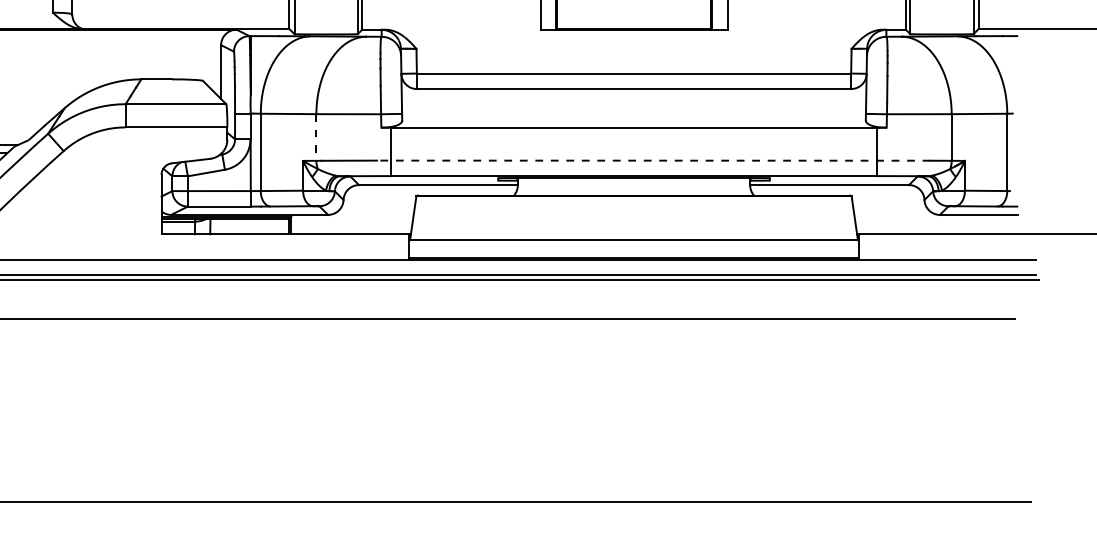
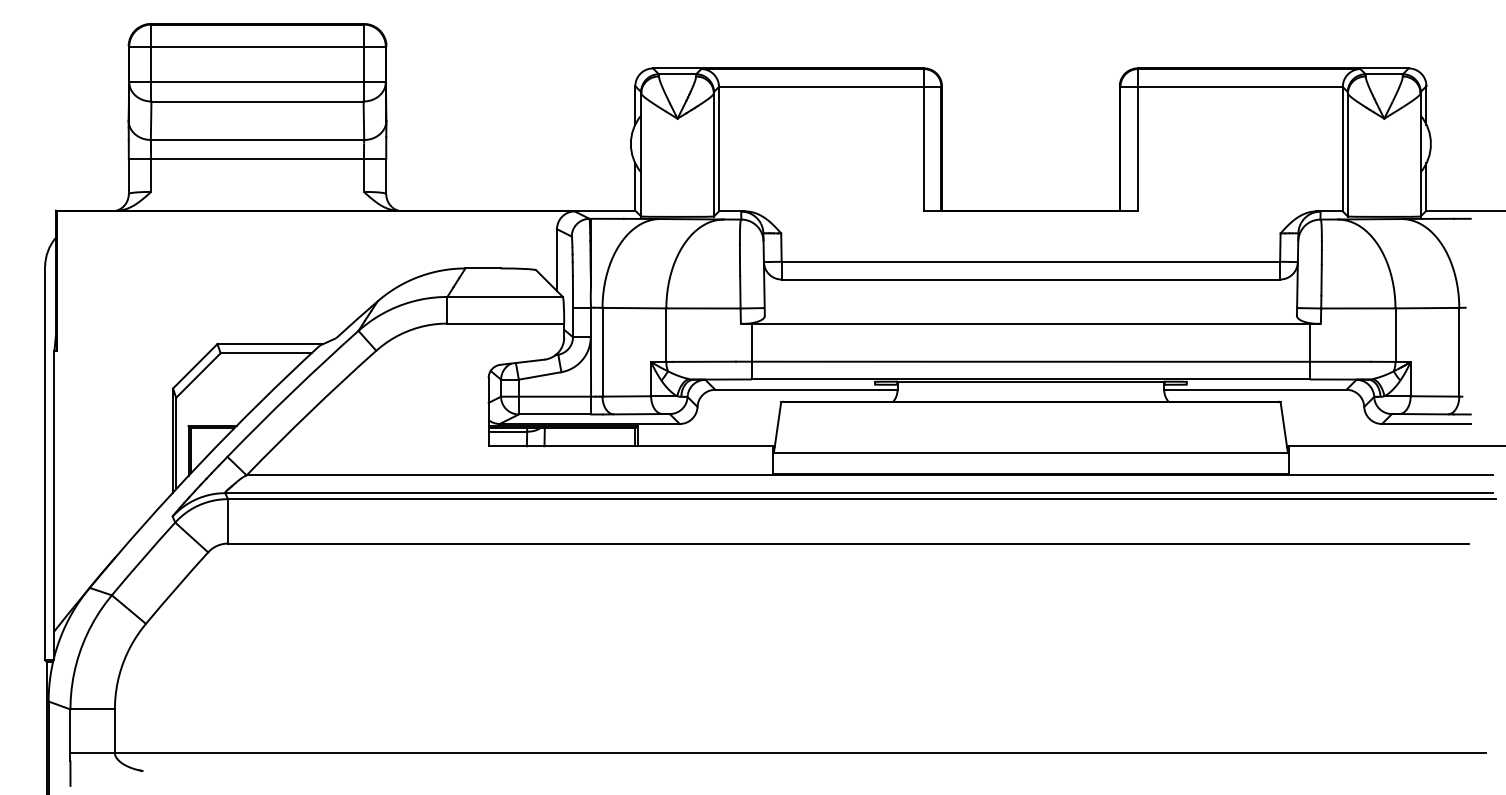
line: (316, 137) -> (666, 335), dashed -> solid
line: (653, 160) -> (1053, 361), dashed -> solid

